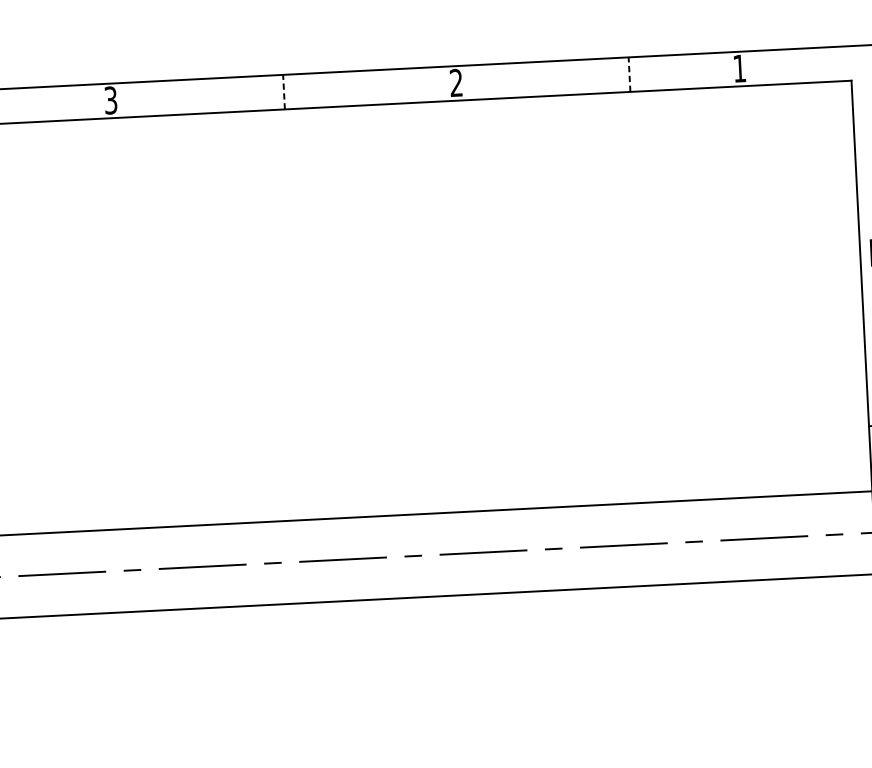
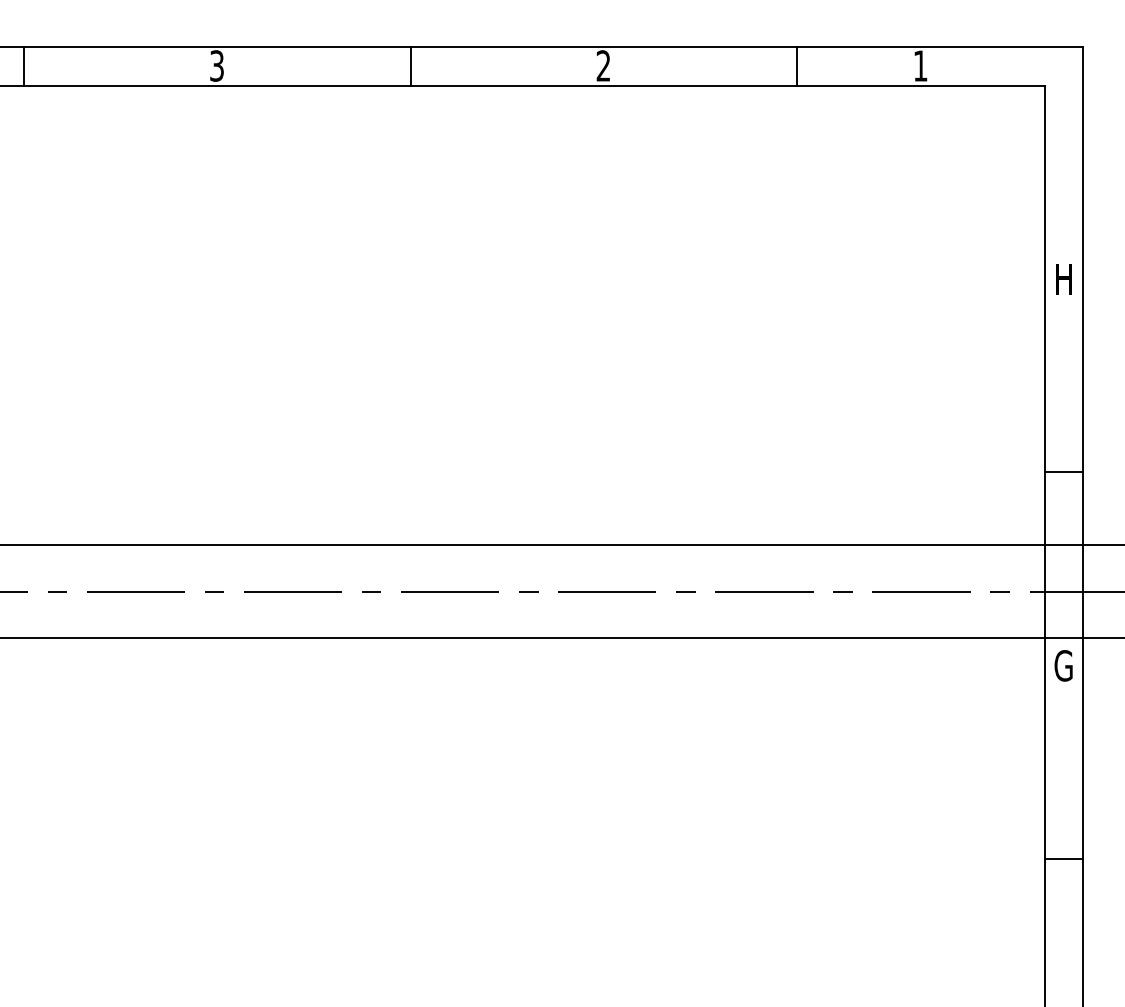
line: (629, 74) -> (797, 66), dashed -> solid
line: (283, 92) -> (410, 66), dashed -> solid

